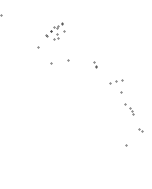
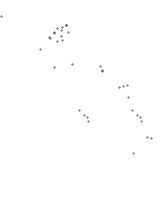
part: (115, 81) -> (122, 86), size x0.6
part: (78, 109) -> (83, 115), added

